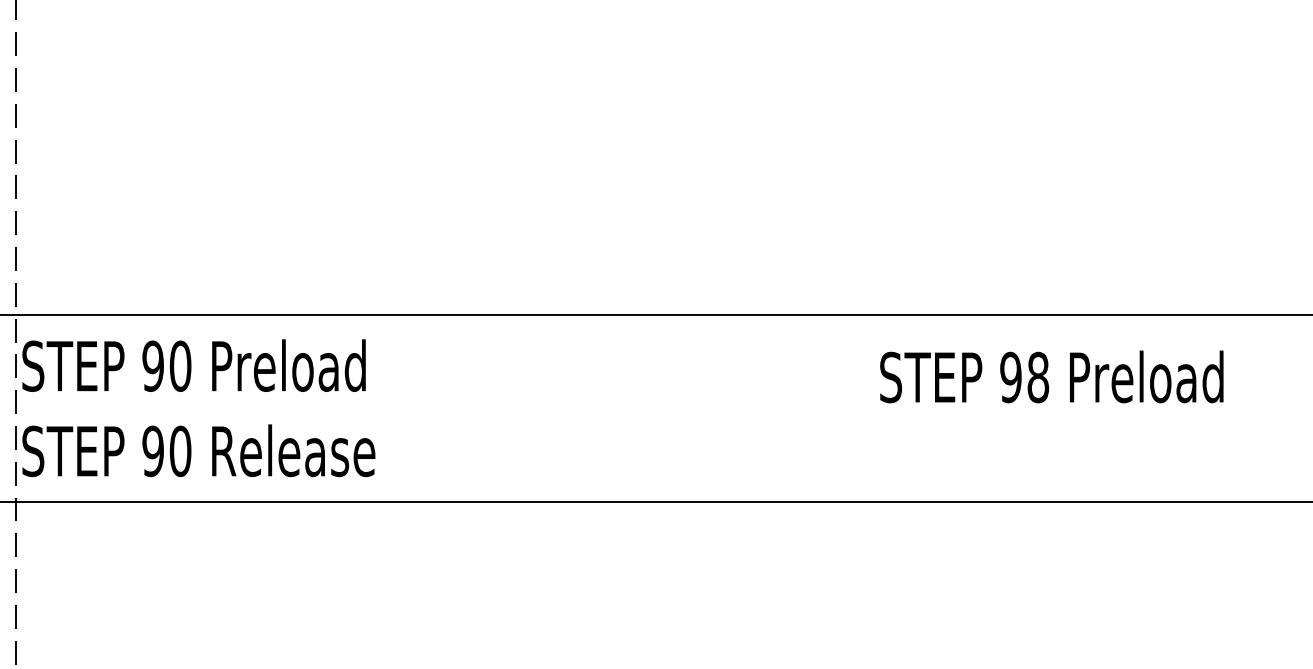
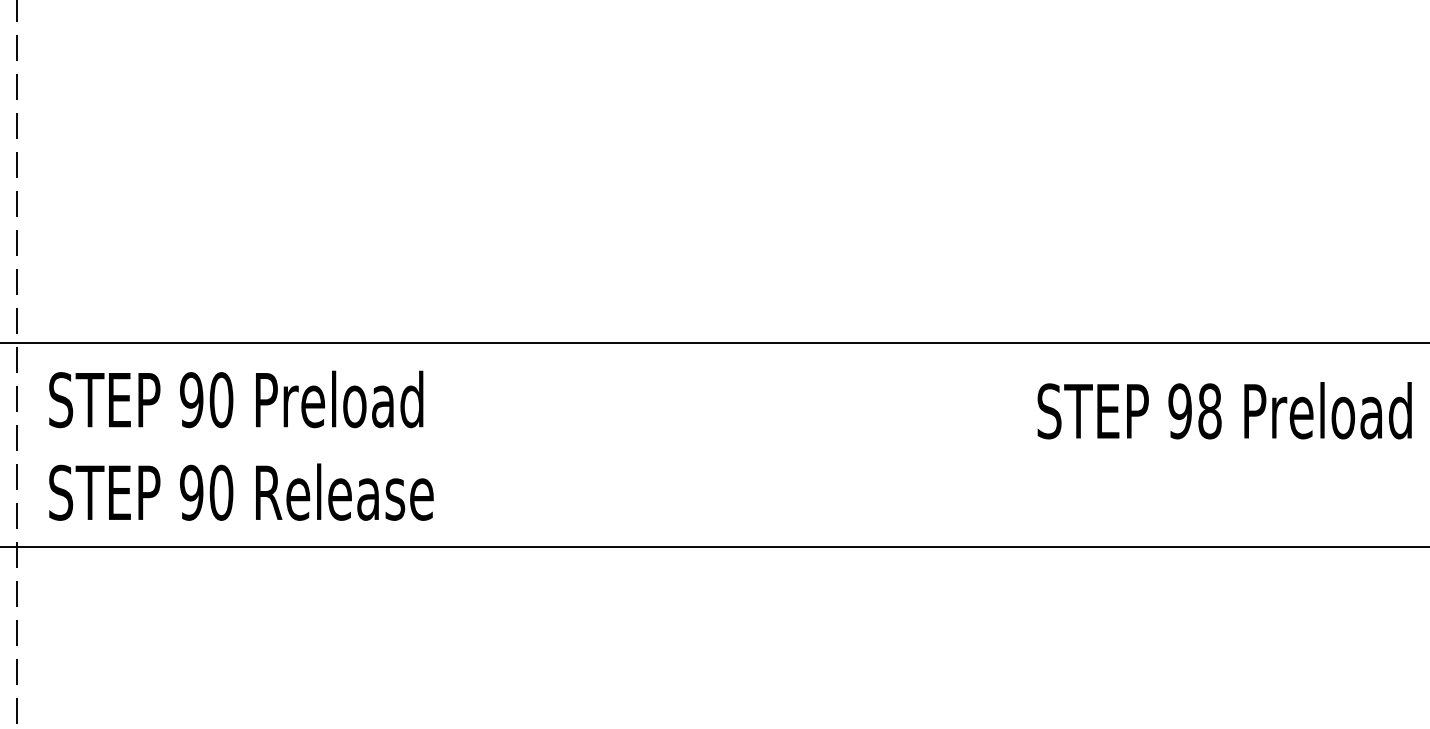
text: (1051, 376) -> (1224, 410), moved
text: (198, 407) -> (241, 445), moved

